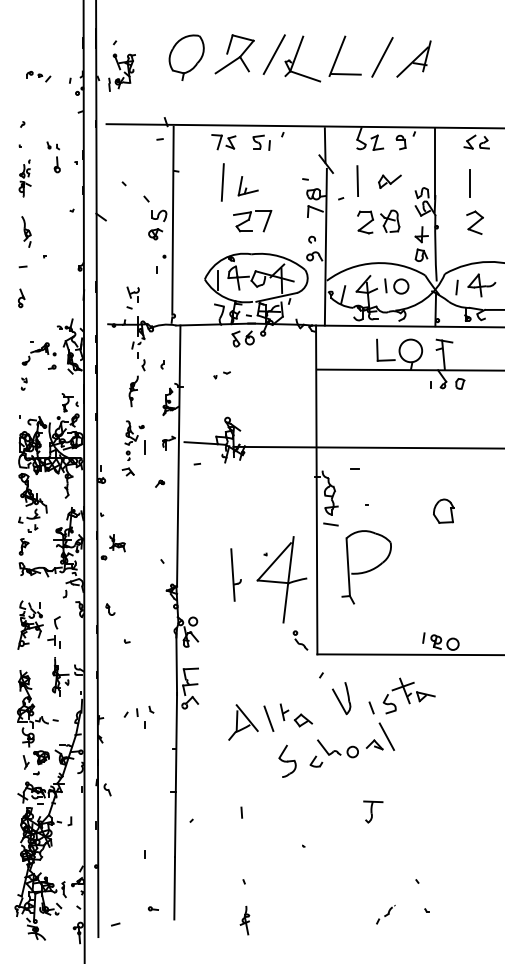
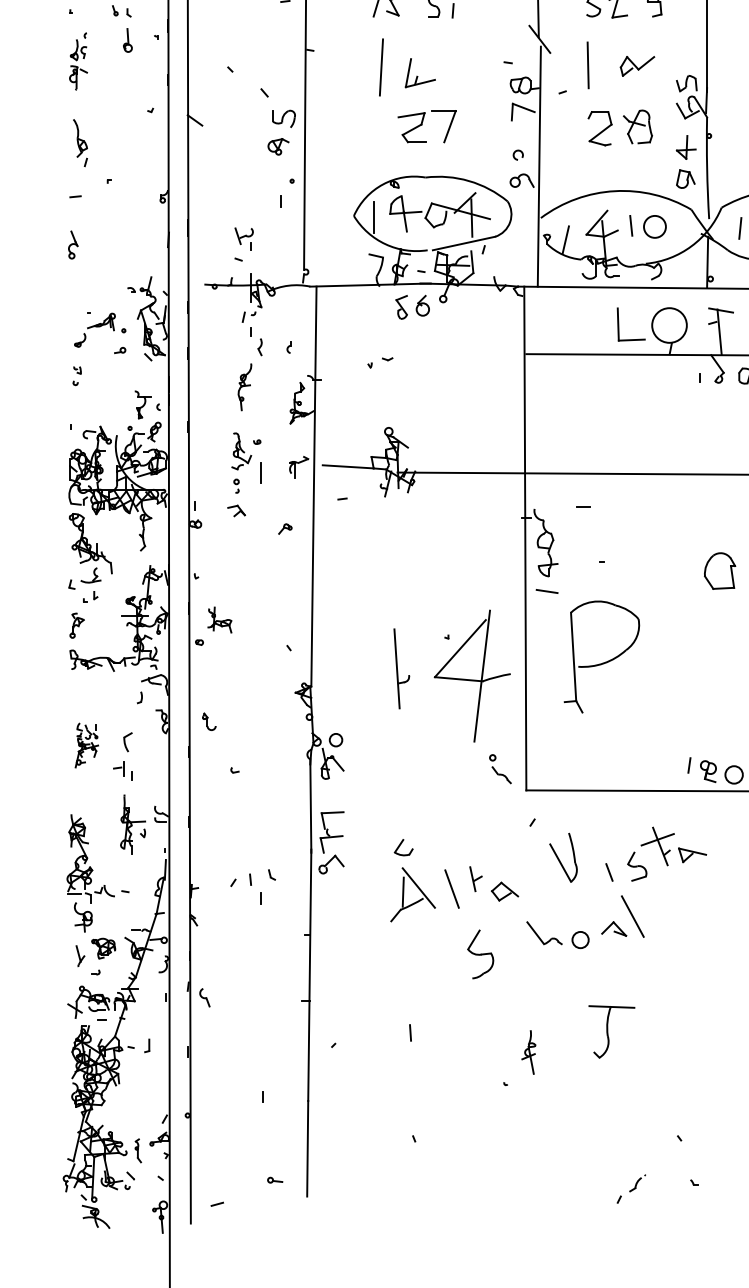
part: (30, 624) -> (86, 744), size x0.6
part: (316, 761) -> (403, 847), moved
part: (373, 811) -> (612, 1031), size x1.6
part: (244, 920) -> (528, 1052), moved

